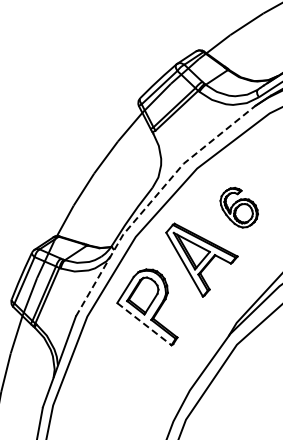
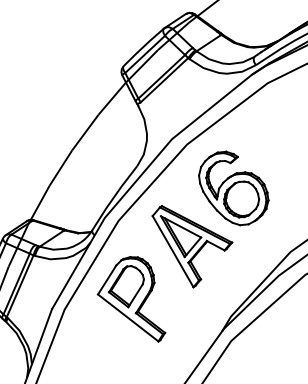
line: (152, 199) -> (137, 179), dashed -> solid
part: (239, 207) -> (234, 187), size x1.67
line: (144, 324) -> (128, 318), dashed -> solid

